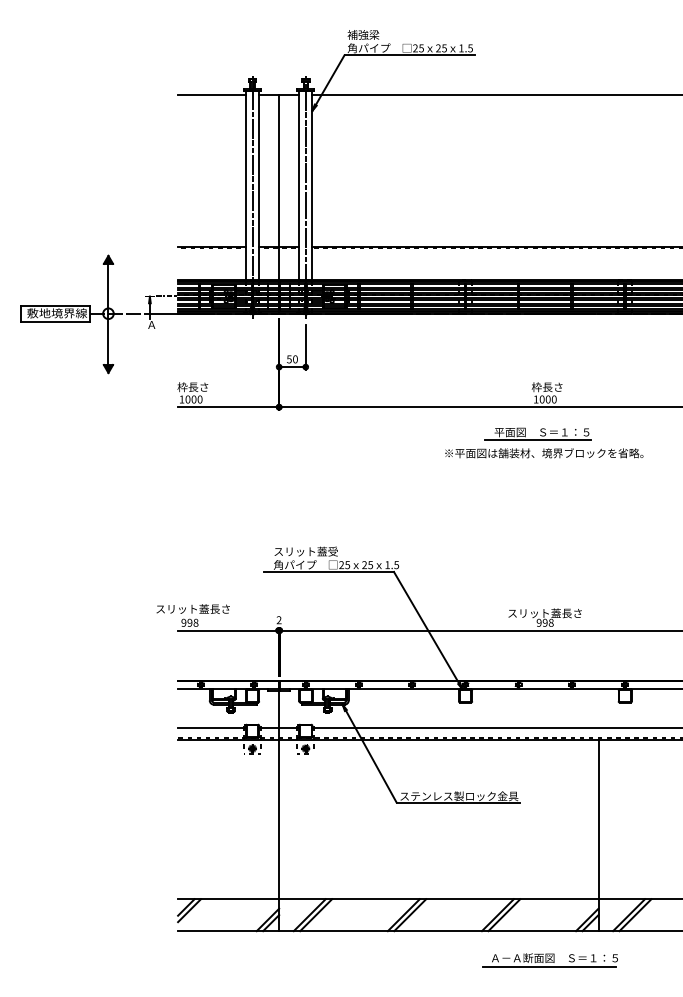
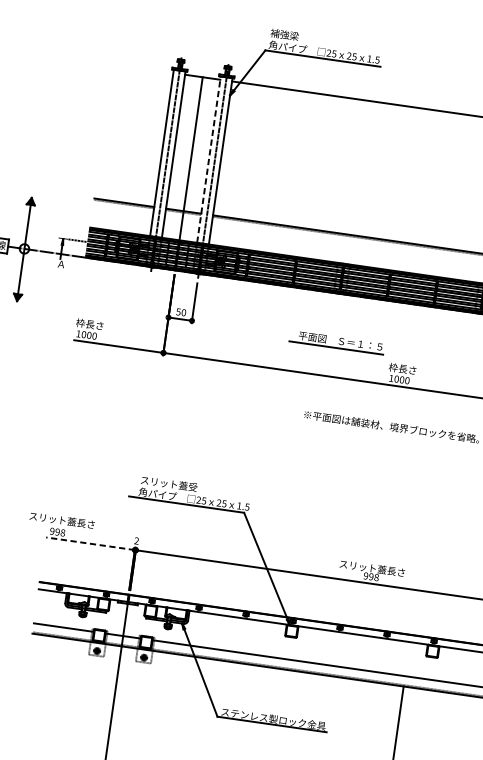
line: (211, 95) -> (142, 69), removed
line: (299, 185) -> (209, 159), solid -> dashed
part: (537, 433) -> (336, 341), moved
line: (227, 630) -> (89, 543), solid -> dashed

